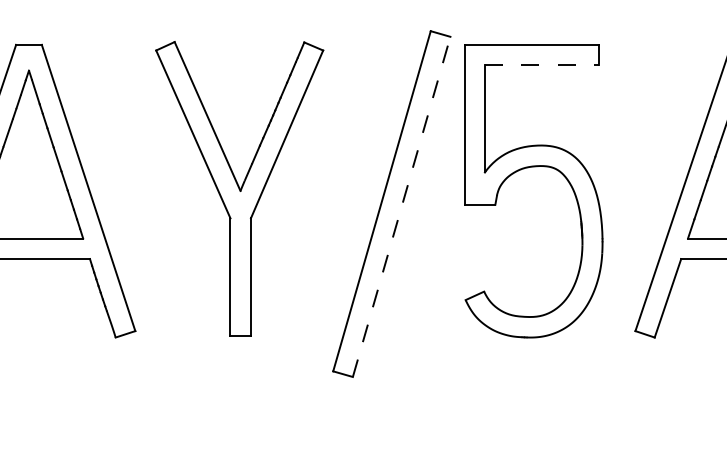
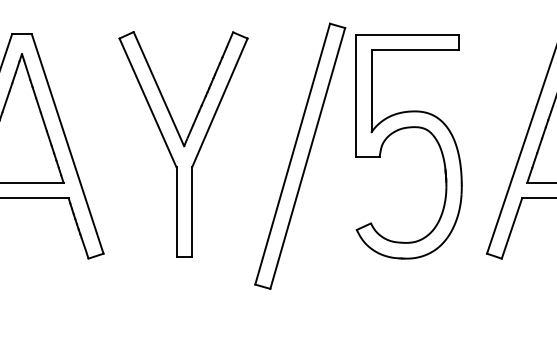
line: (541, 65) -> (414, 50), dashed -> solid
line: (401, 206) -> (307, 158), dashed -> solid

